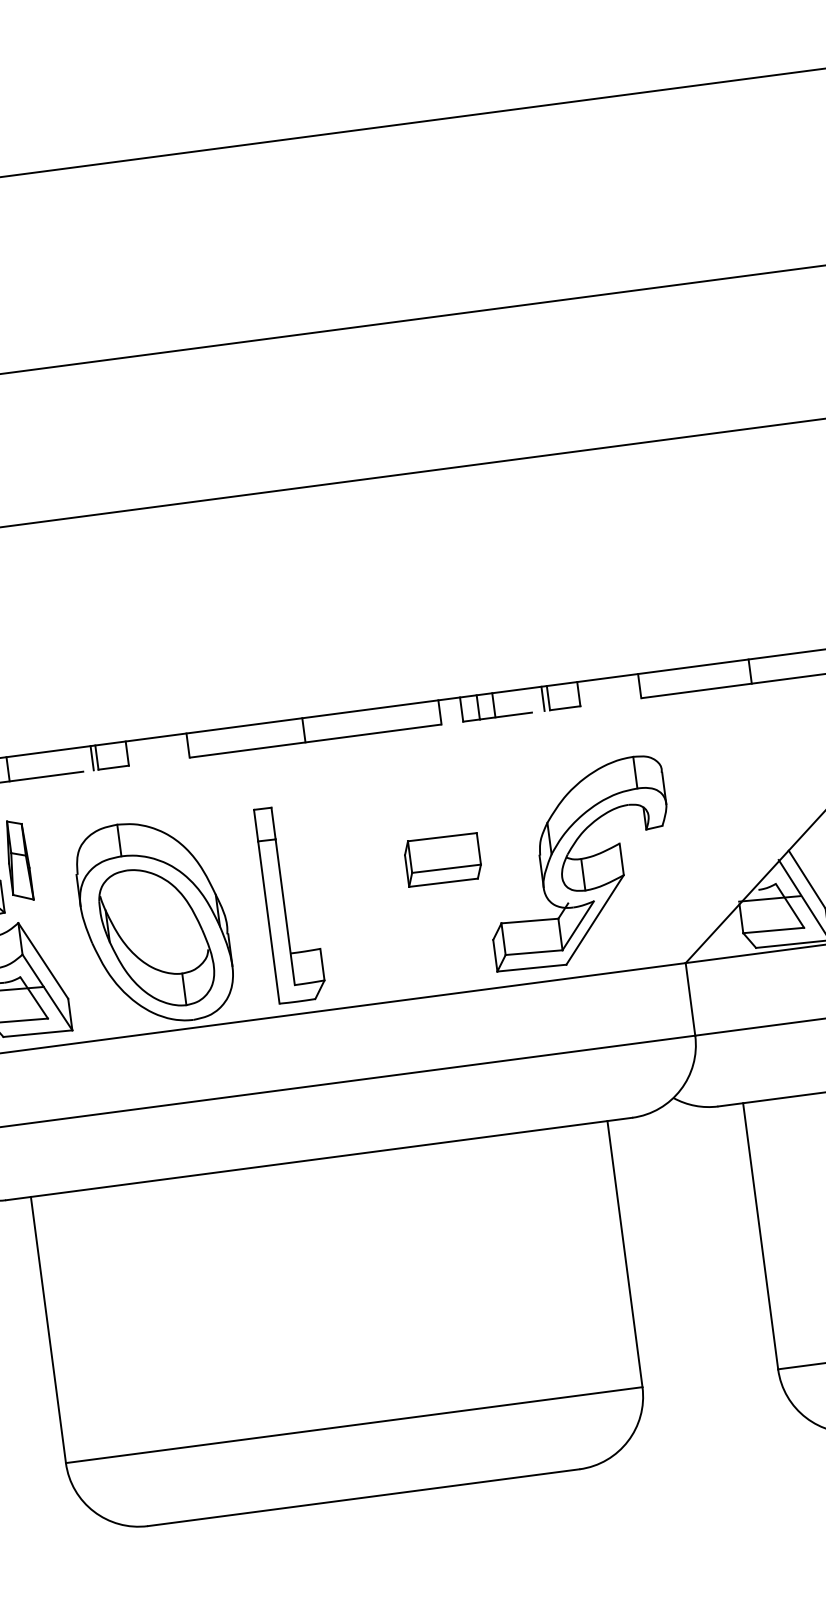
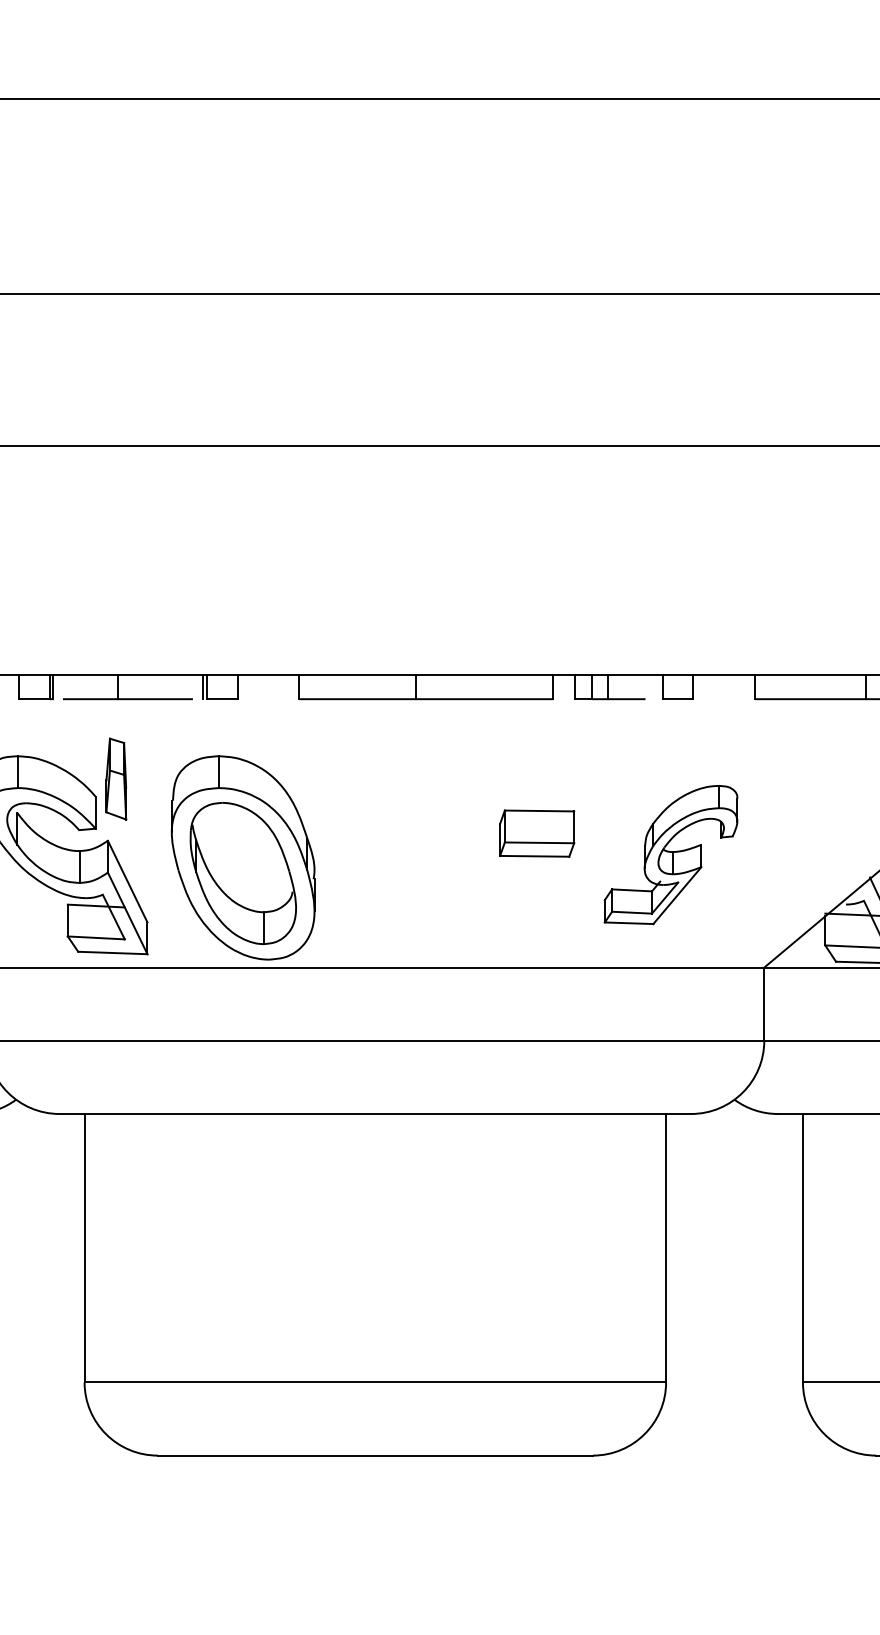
line: (543, 698) -> (657, 686), removed
part: (577, 863) -> (670, 854), size x0.7
part: (289, 903) -> (379, 856), removed

